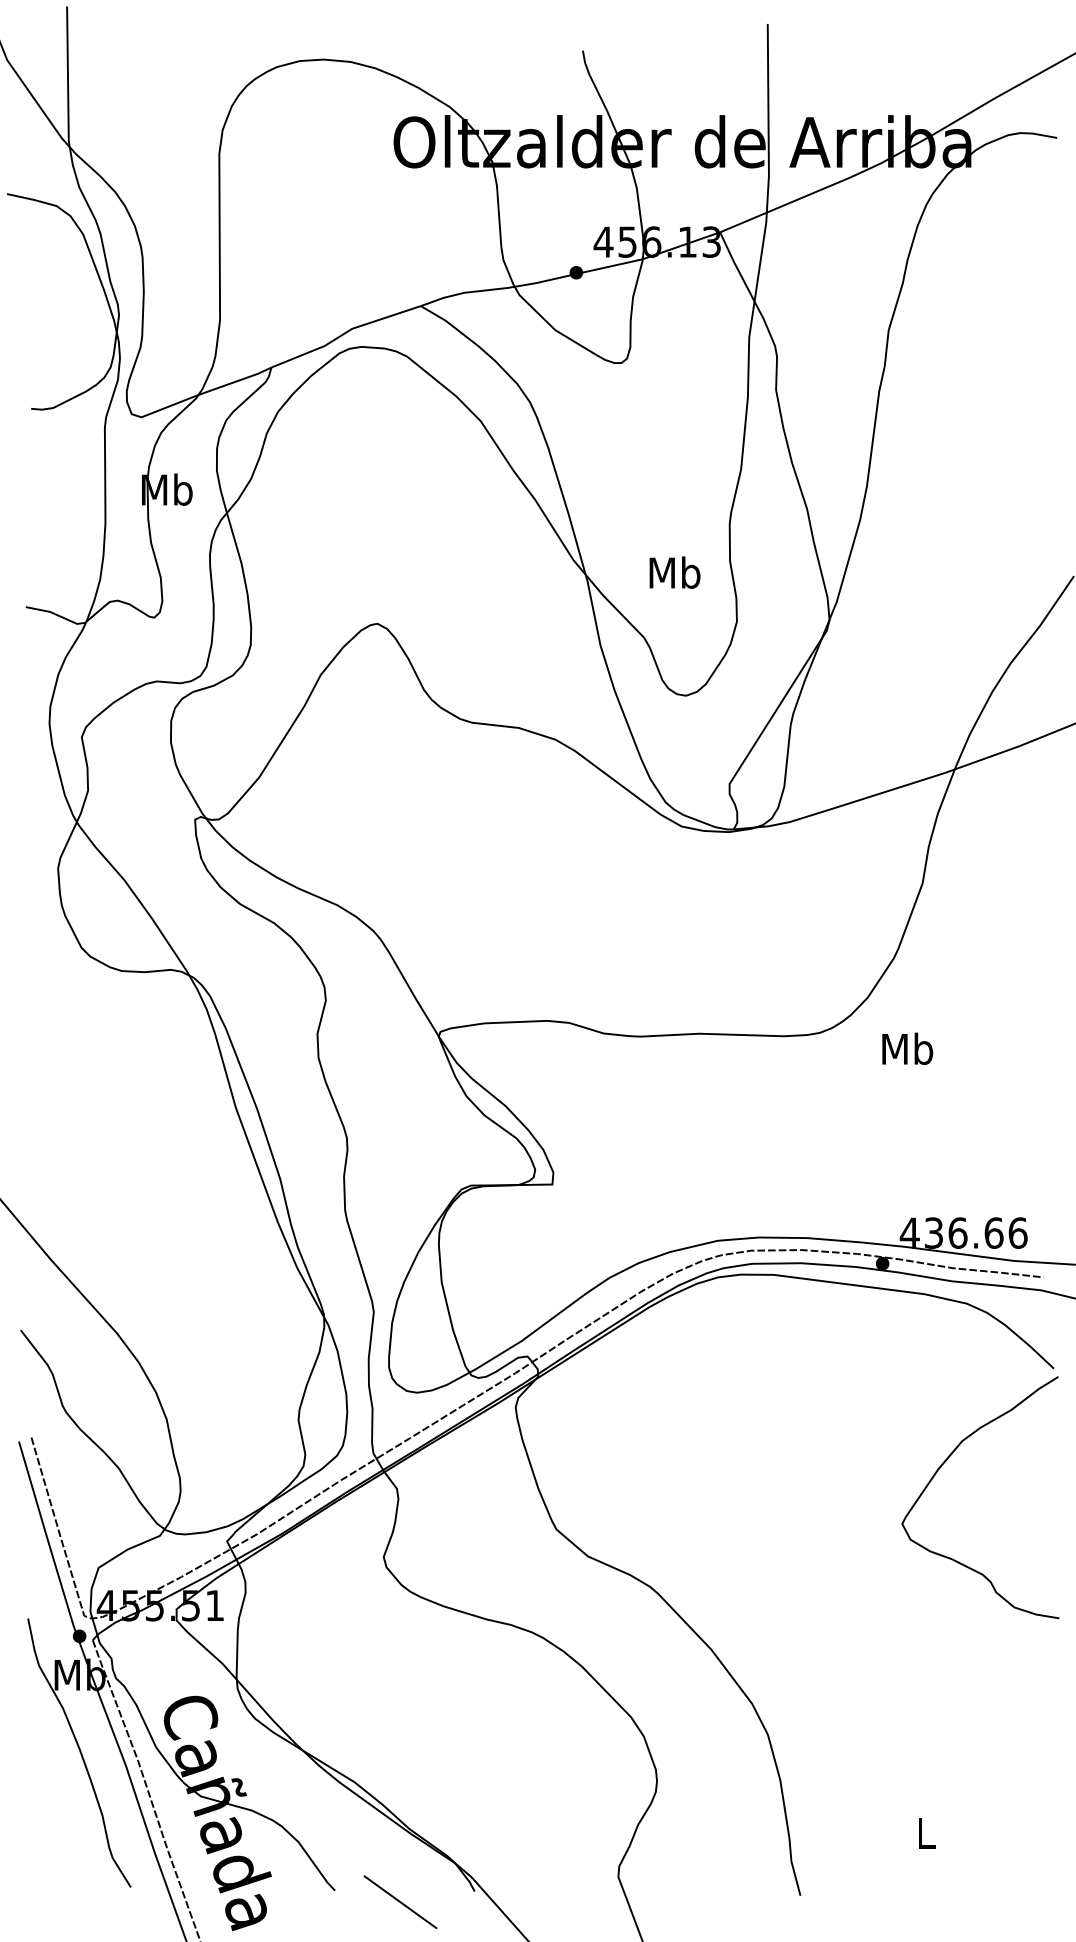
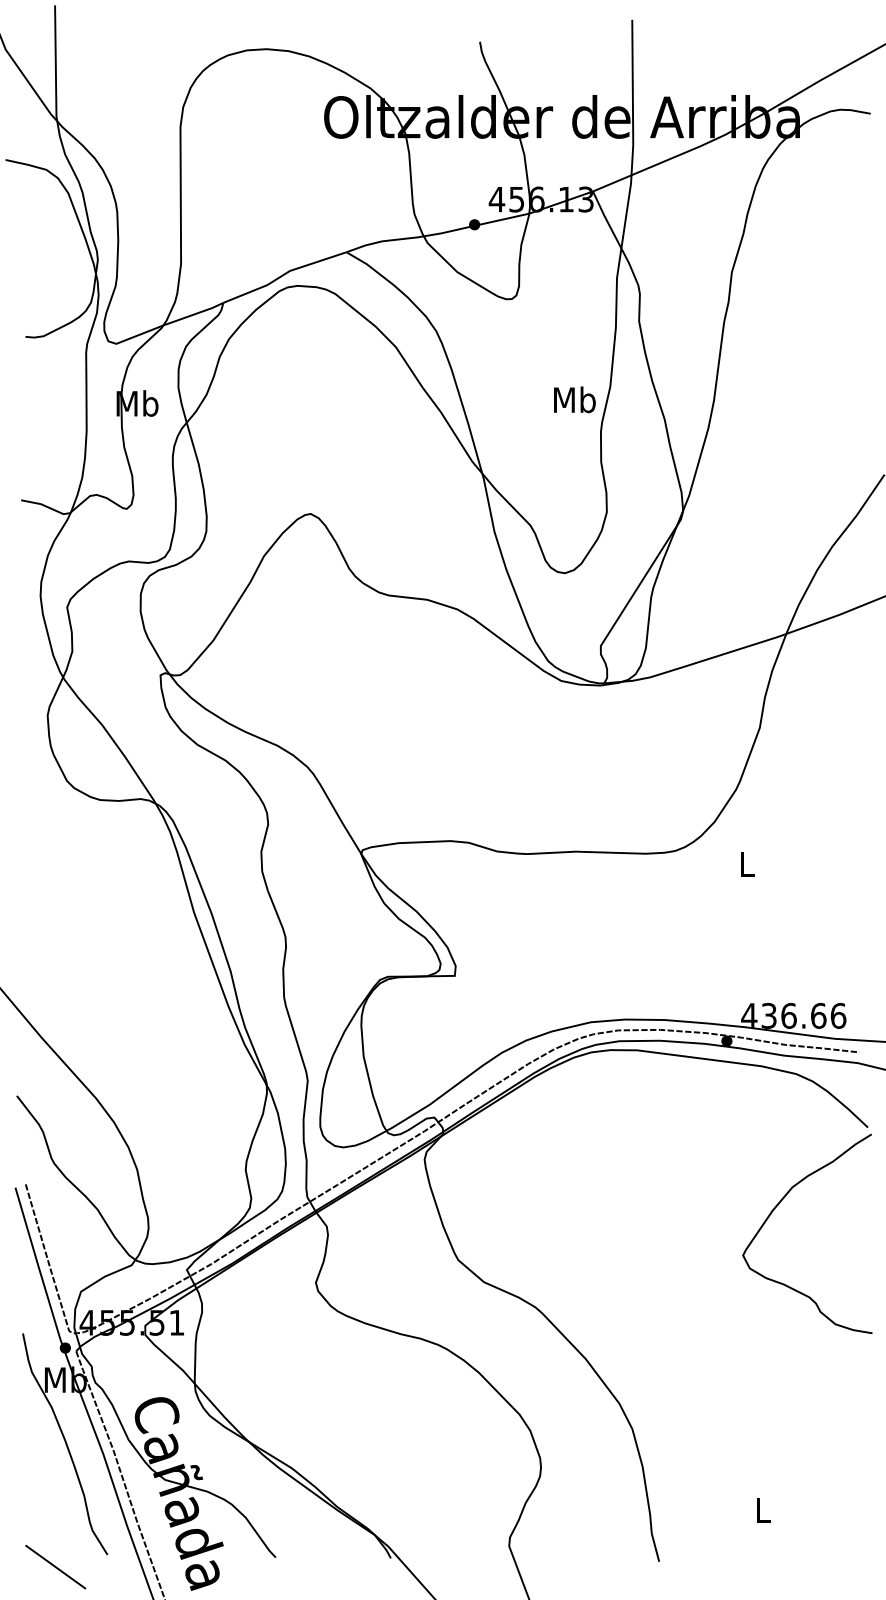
text: (674, 572) -> (574, 399), moved
text: (907, 1048) -> (747, 863), Mb -> L
line: (400, 1901) -> (55, 1566), moved

